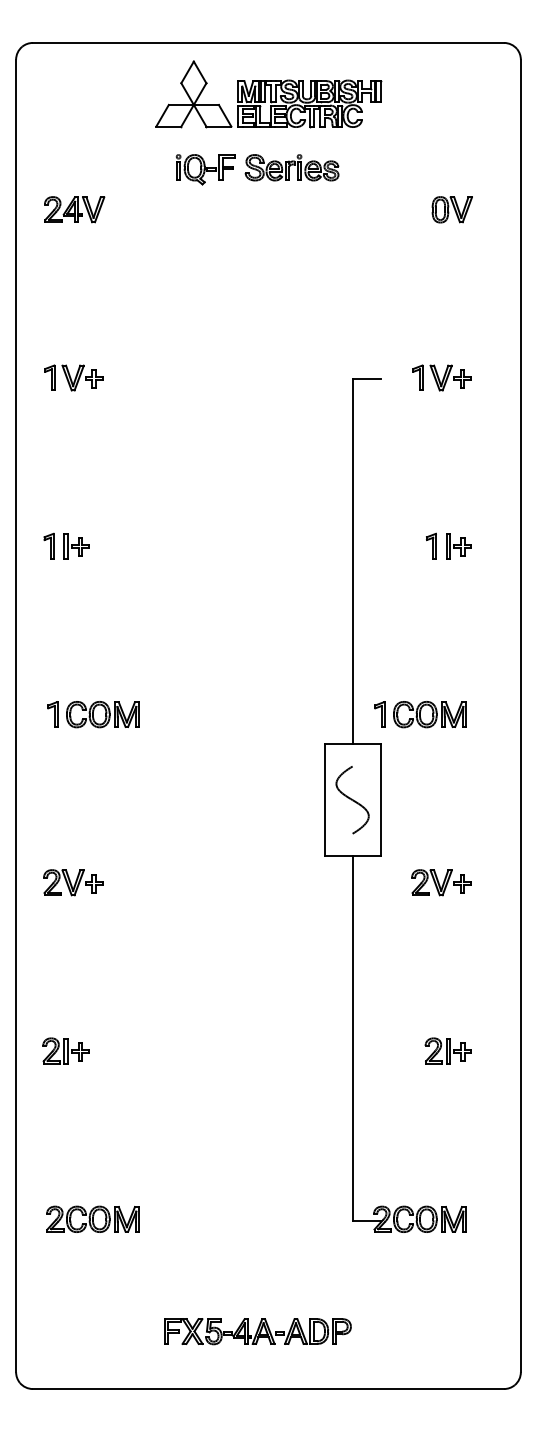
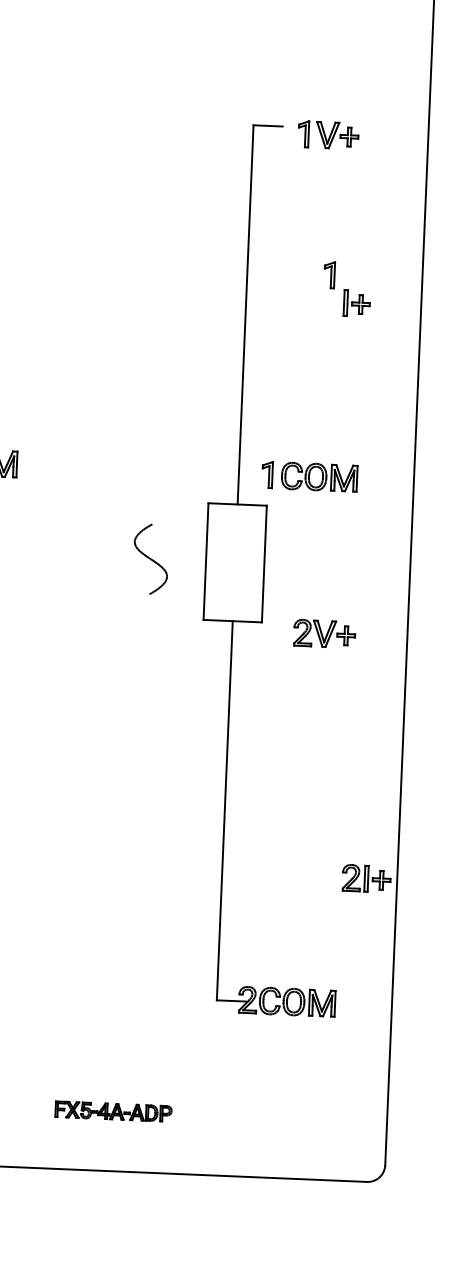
part: (441, 377) -> (328, 134), moved
part: (431, 545) -> (329, 274), moved
part: (352, 800) -> (150, 559), moved
part: (441, 882) -> (324, 633), moved
part: (447, 1050) -> (365, 878), moved
part: (257, 1331) -> (113, 1111), size x0.6

